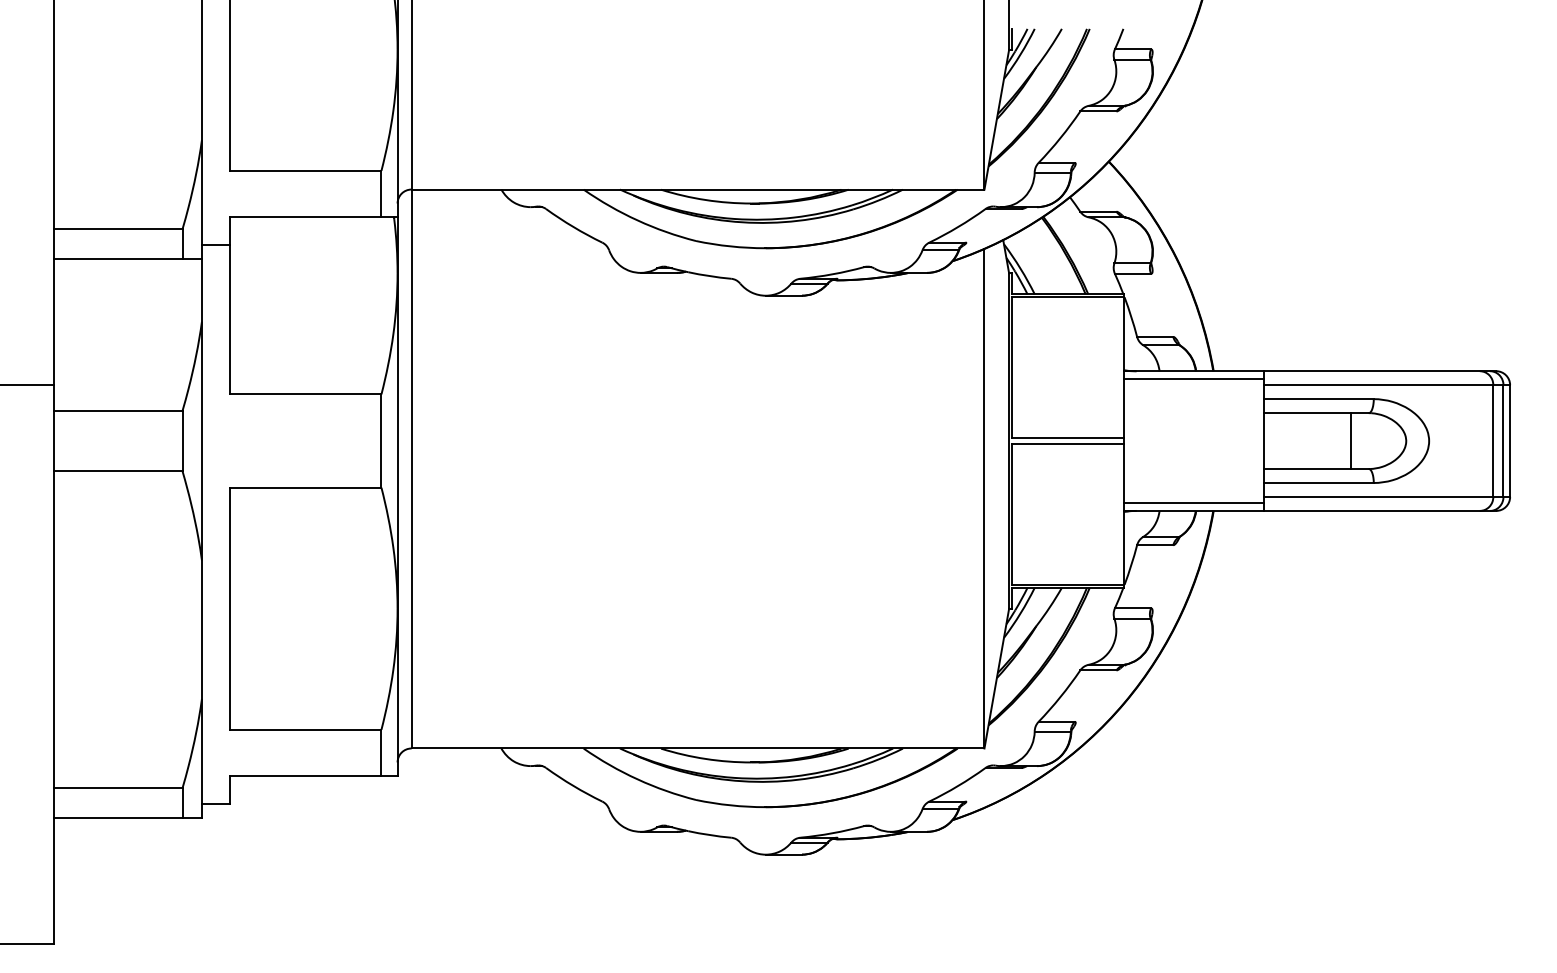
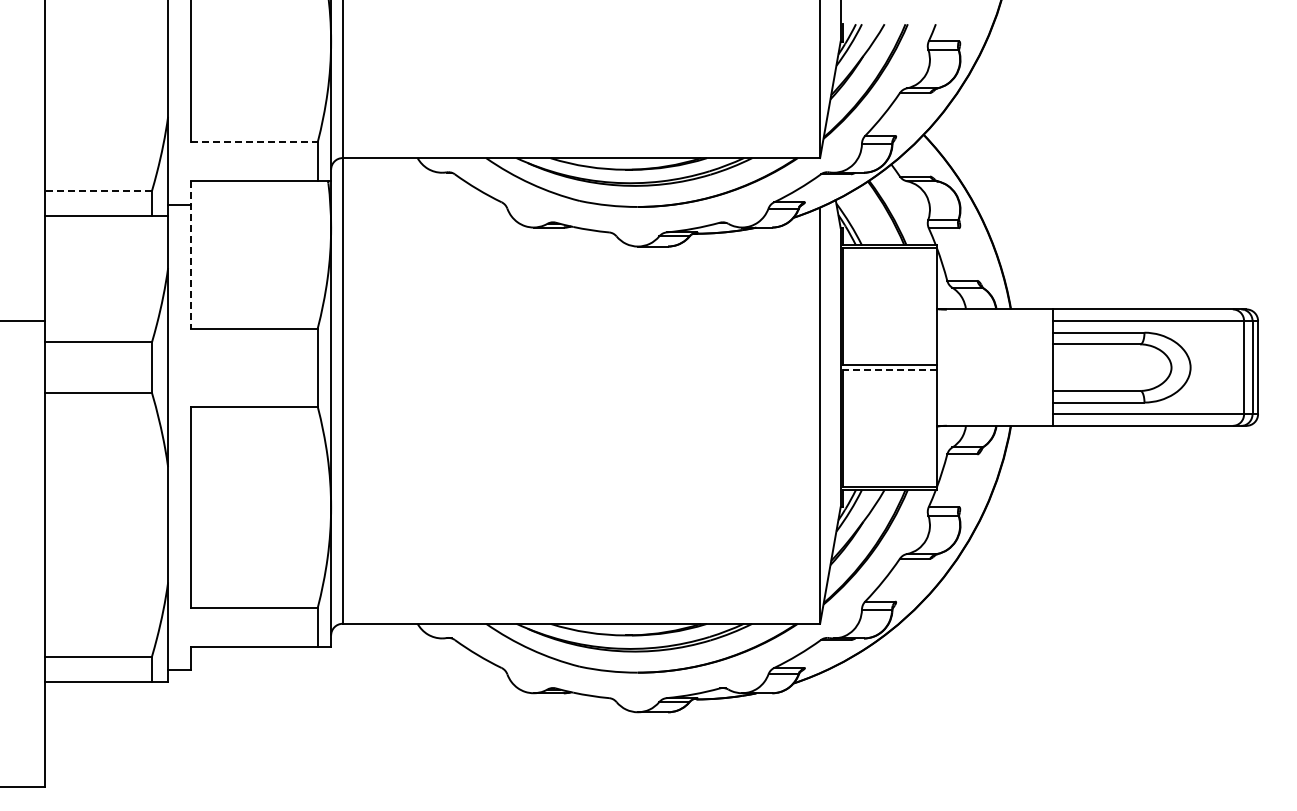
line: (306, 170) -> (255, 142), solid -> dashed
line: (118, 228) -> (98, 190), solid -> dashed
line: (230, 306) -> (191, 255), solid -> dashed
line: (1193, 378) -> (994, 315), removed
line: (1350, 440) -> (1125, 367), removed
line: (1067, 444) -> (889, 370), solid -> dashed
line: (1193, 503) -> (994, 419), removed

